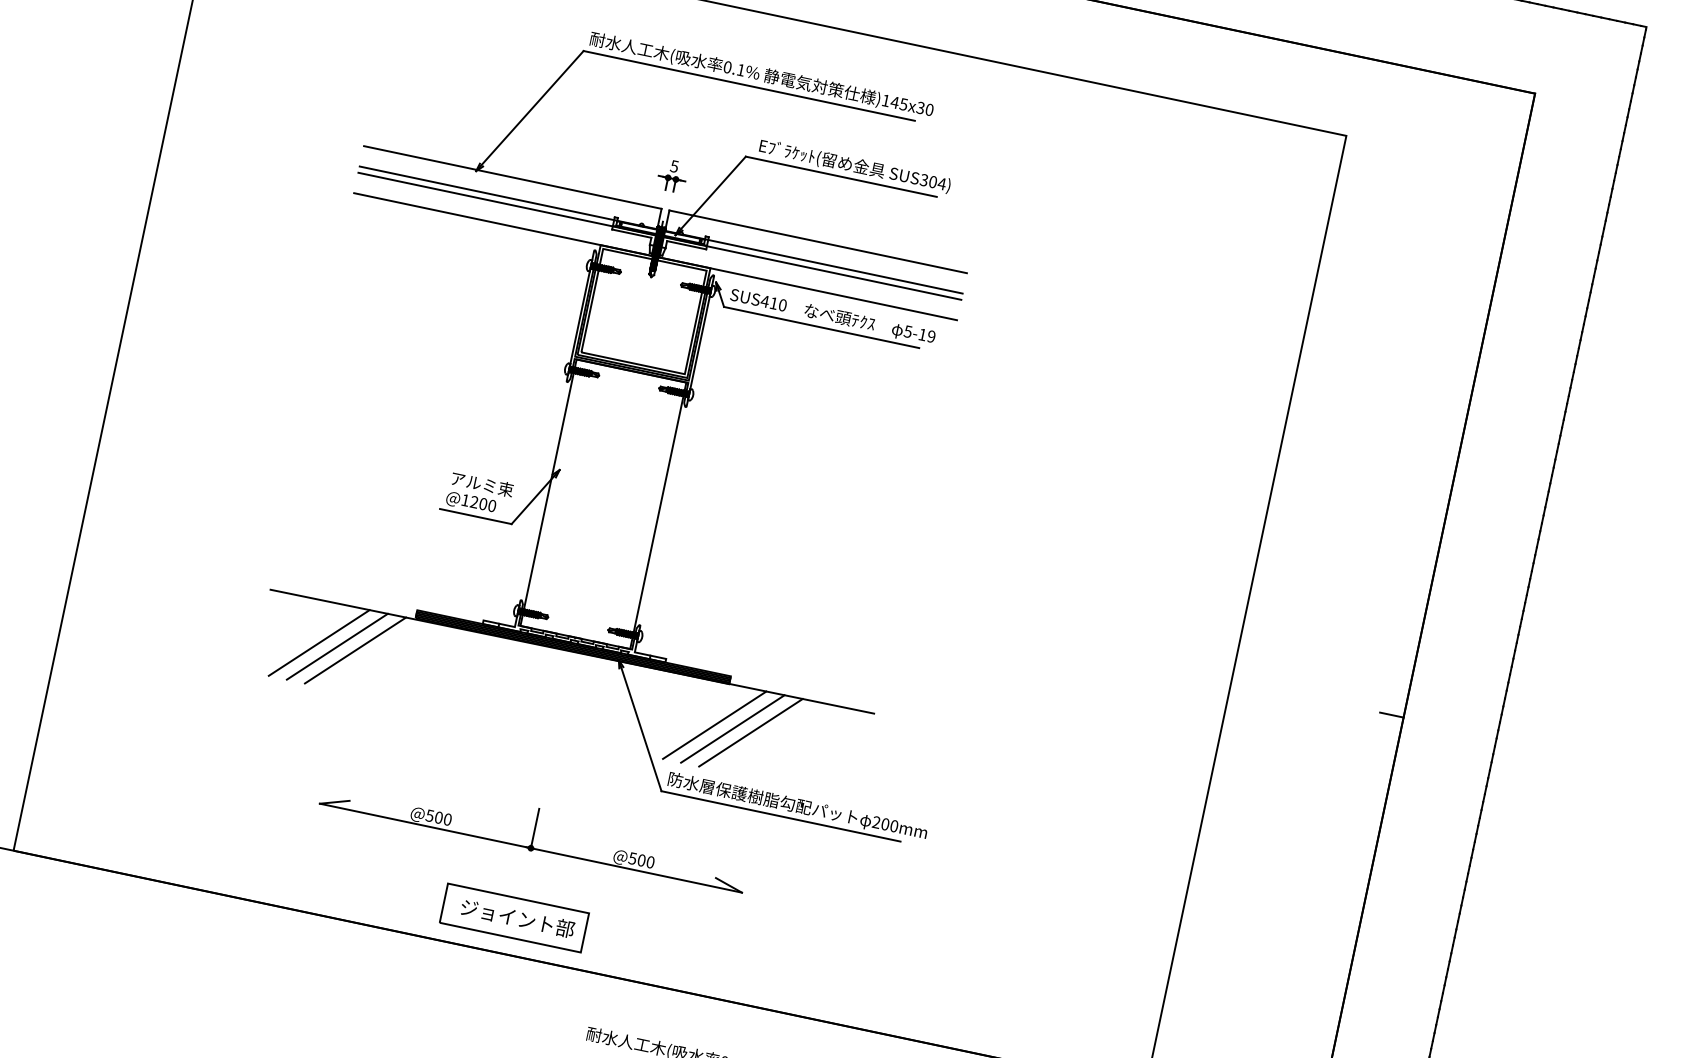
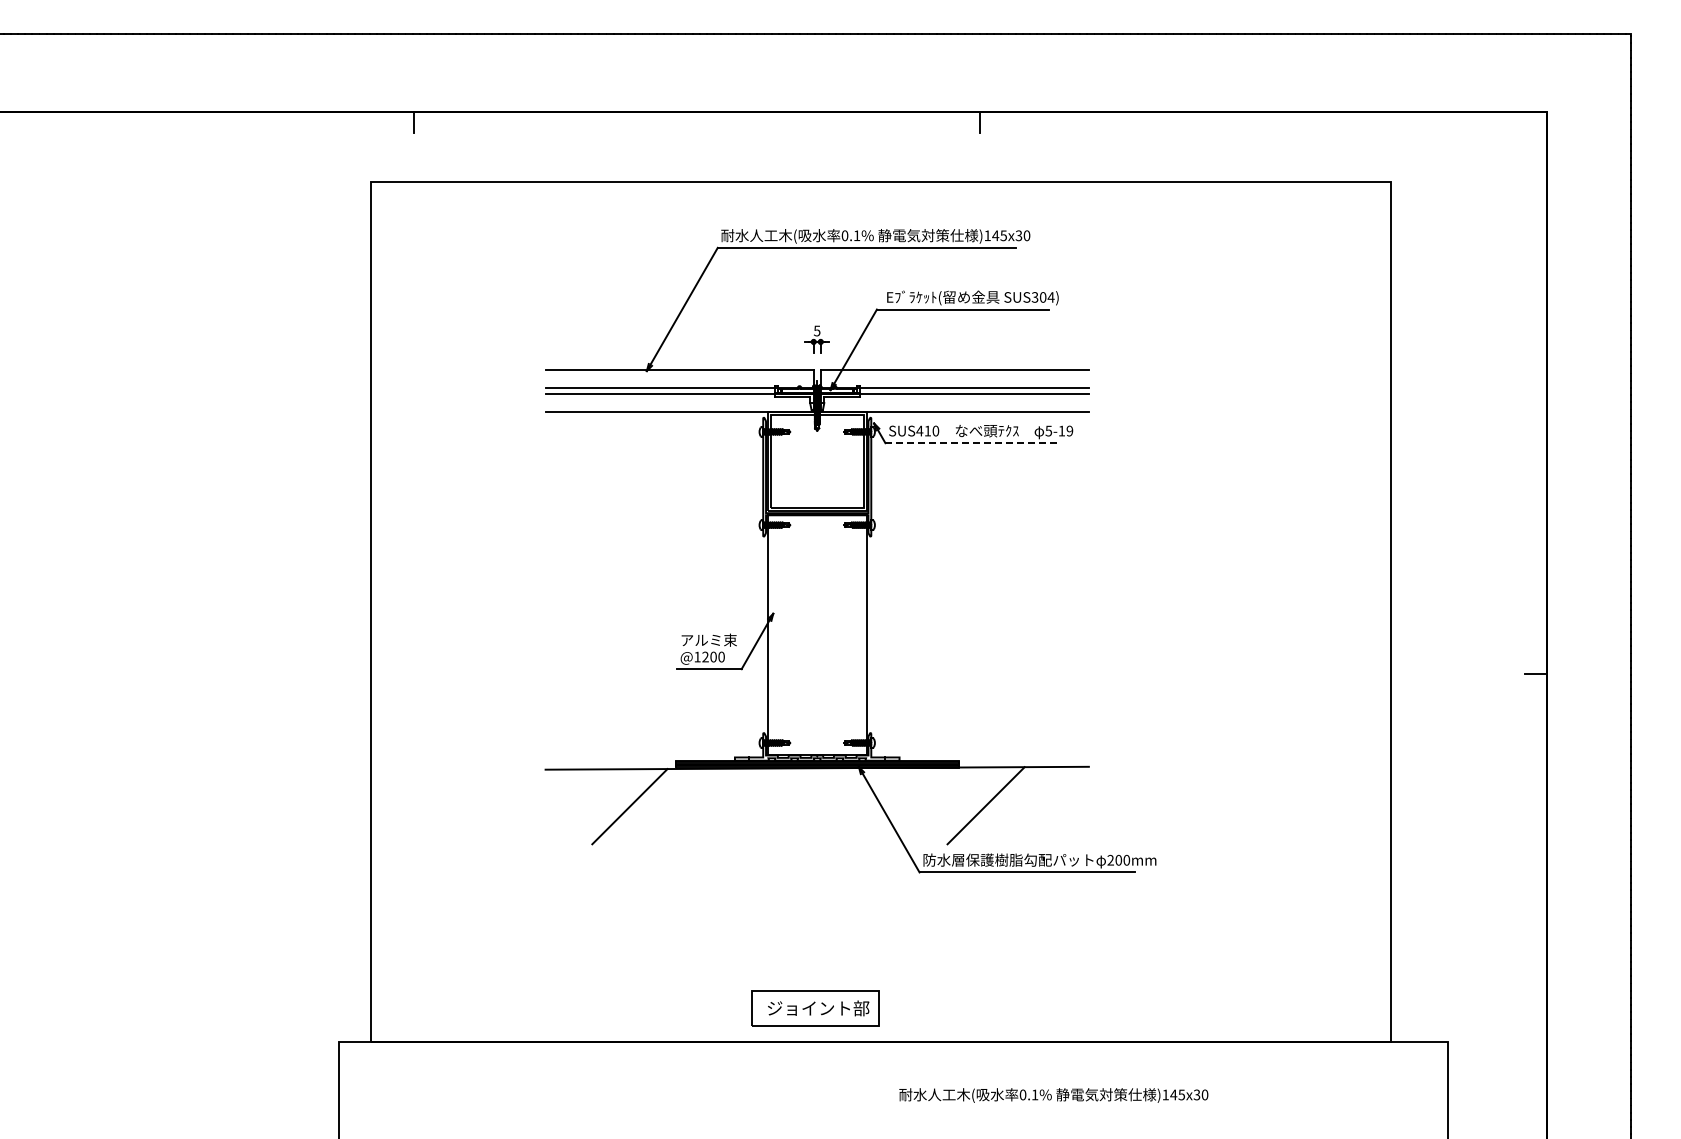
line: (821, 327) -> (973, 443), solid -> dashed
line: (318, 642) -> (596, 806), removed
line: (337, 646) -> (613, 806), removed
line: (713, 724) -> (952, 805), removed
line: (732, 728) -> (969, 805), removed
part: (535, 829) -> (817, 928), removed

